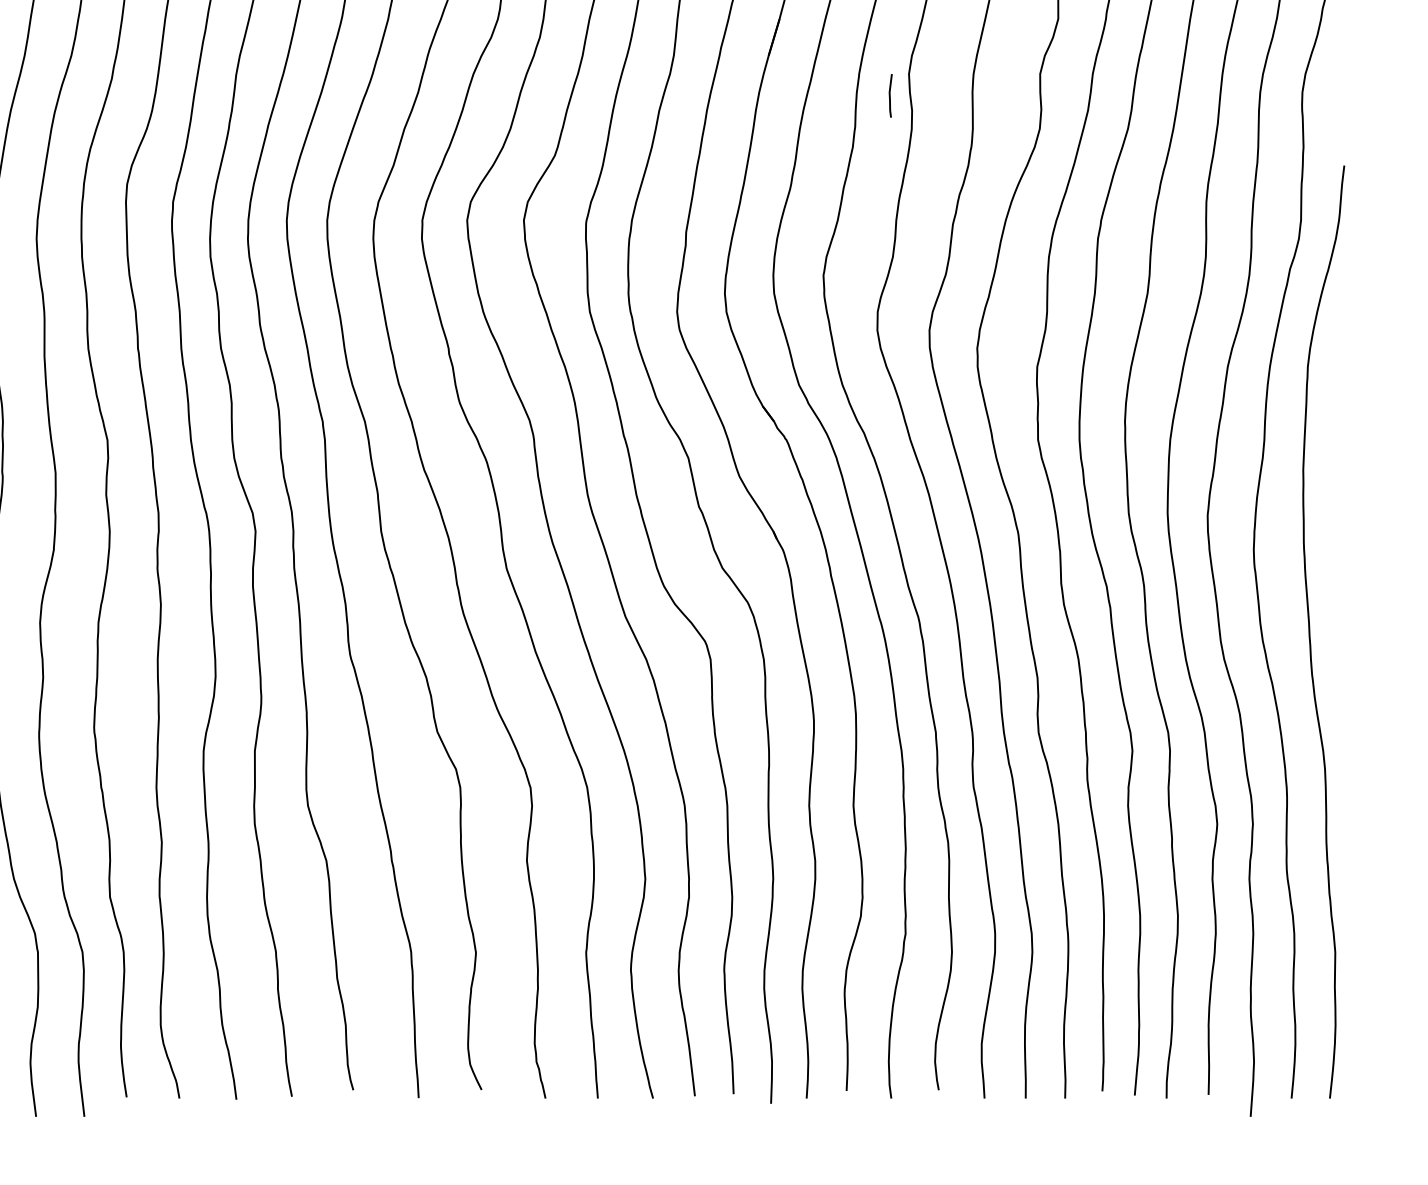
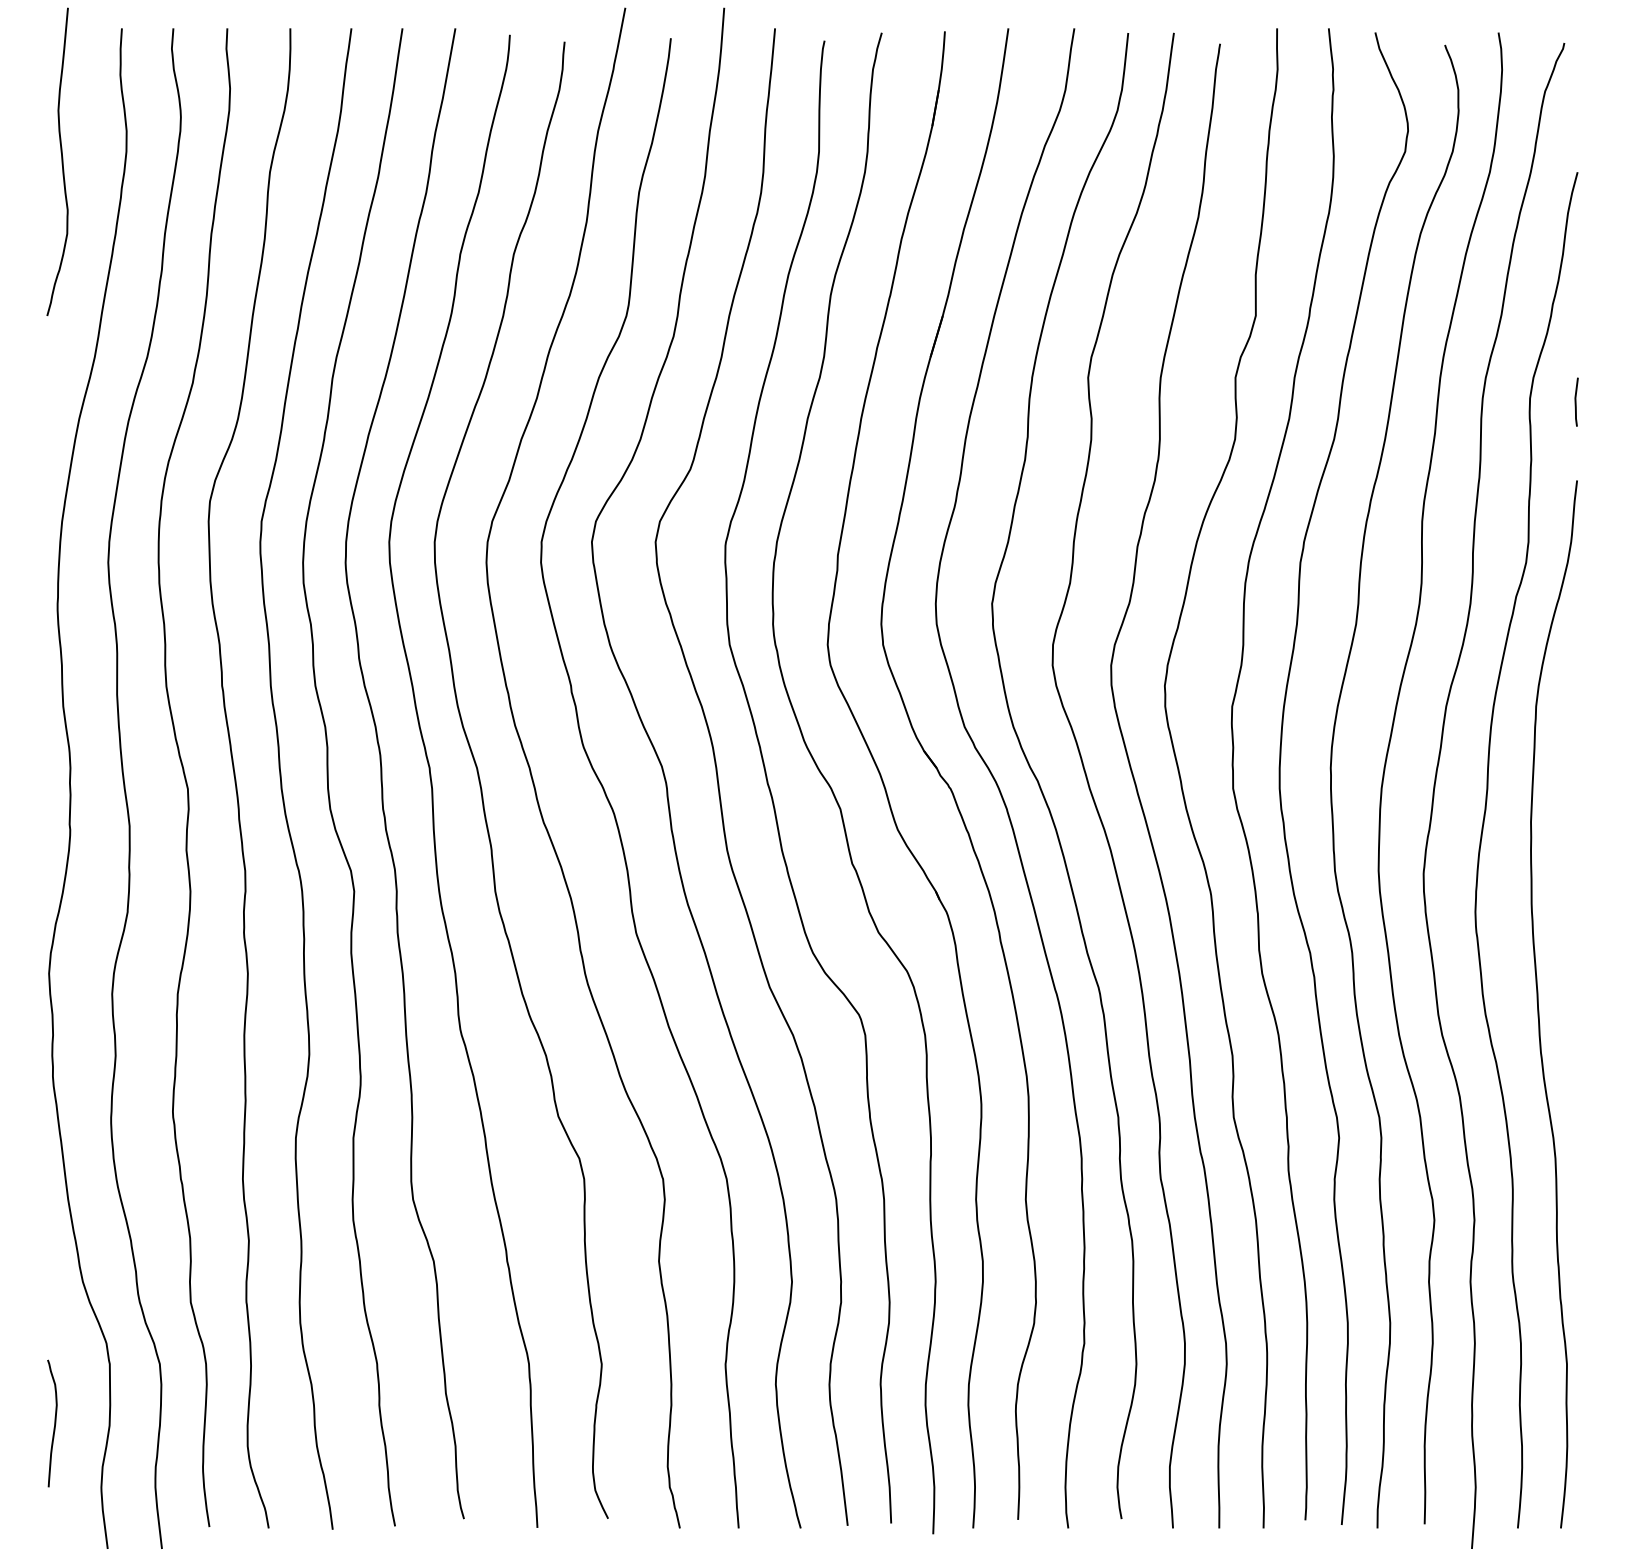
line: (890, 95) -> (1576, 401), moved

